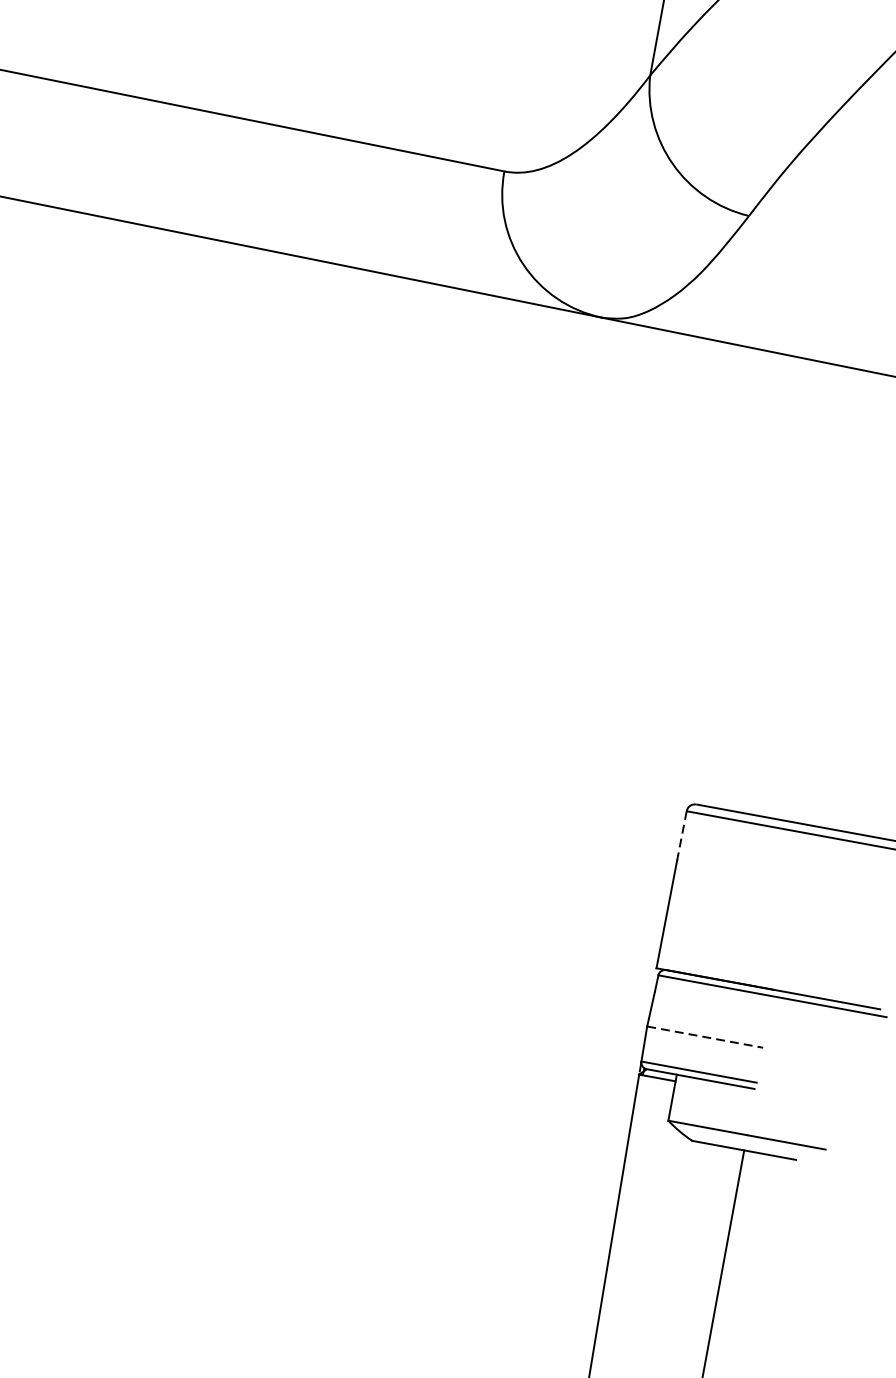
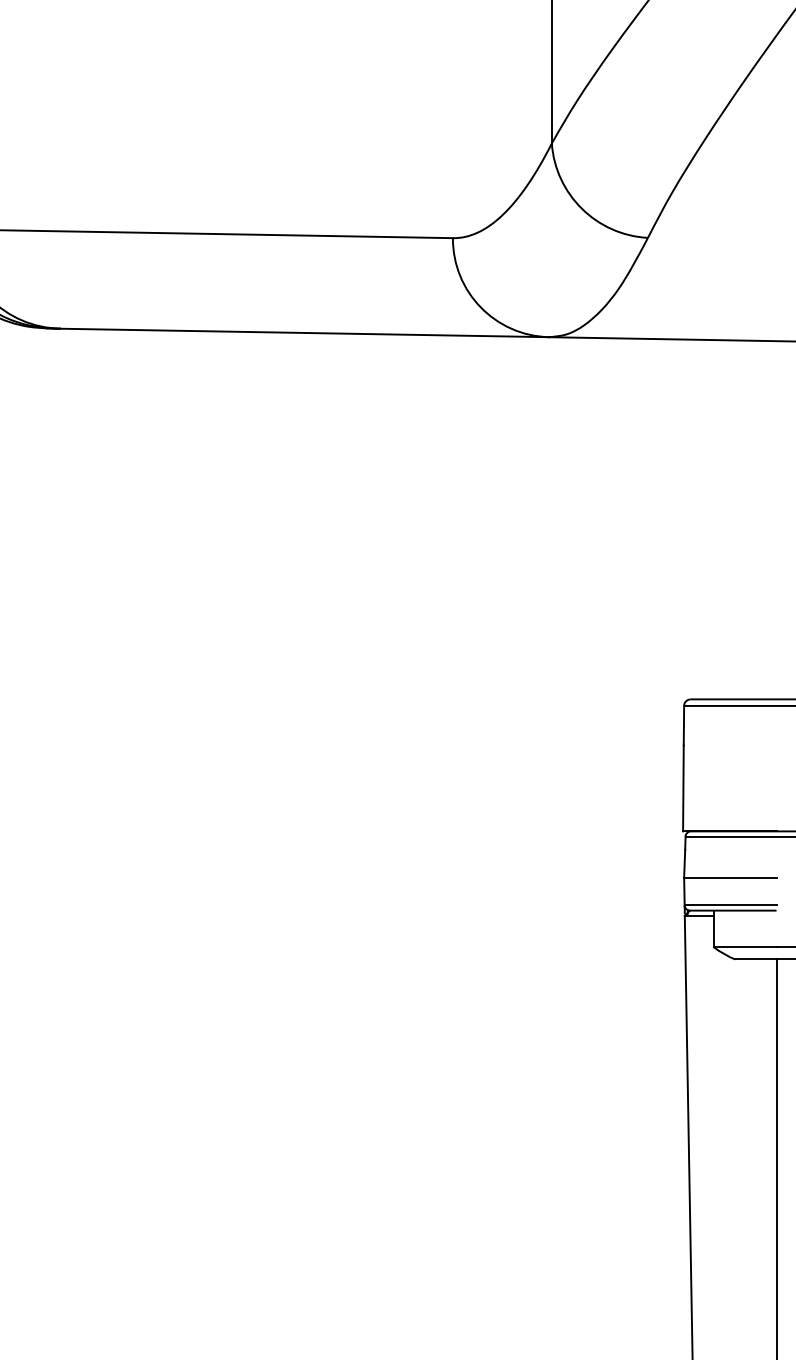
line: (681, 835) -> (683, 725), dashed -> solid
line: (705, 1037) -> (730, 877), dashed -> solid

